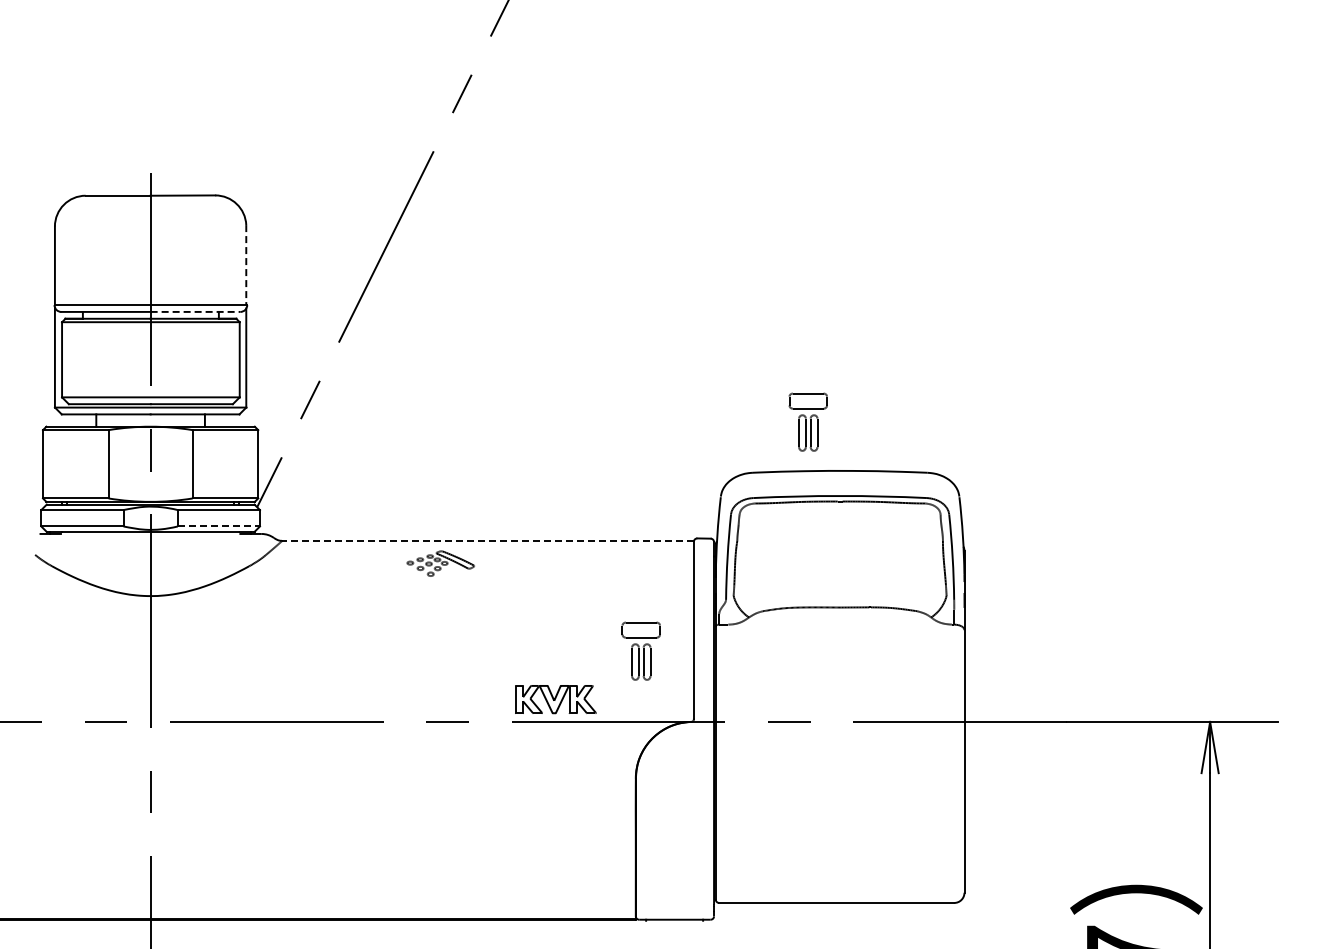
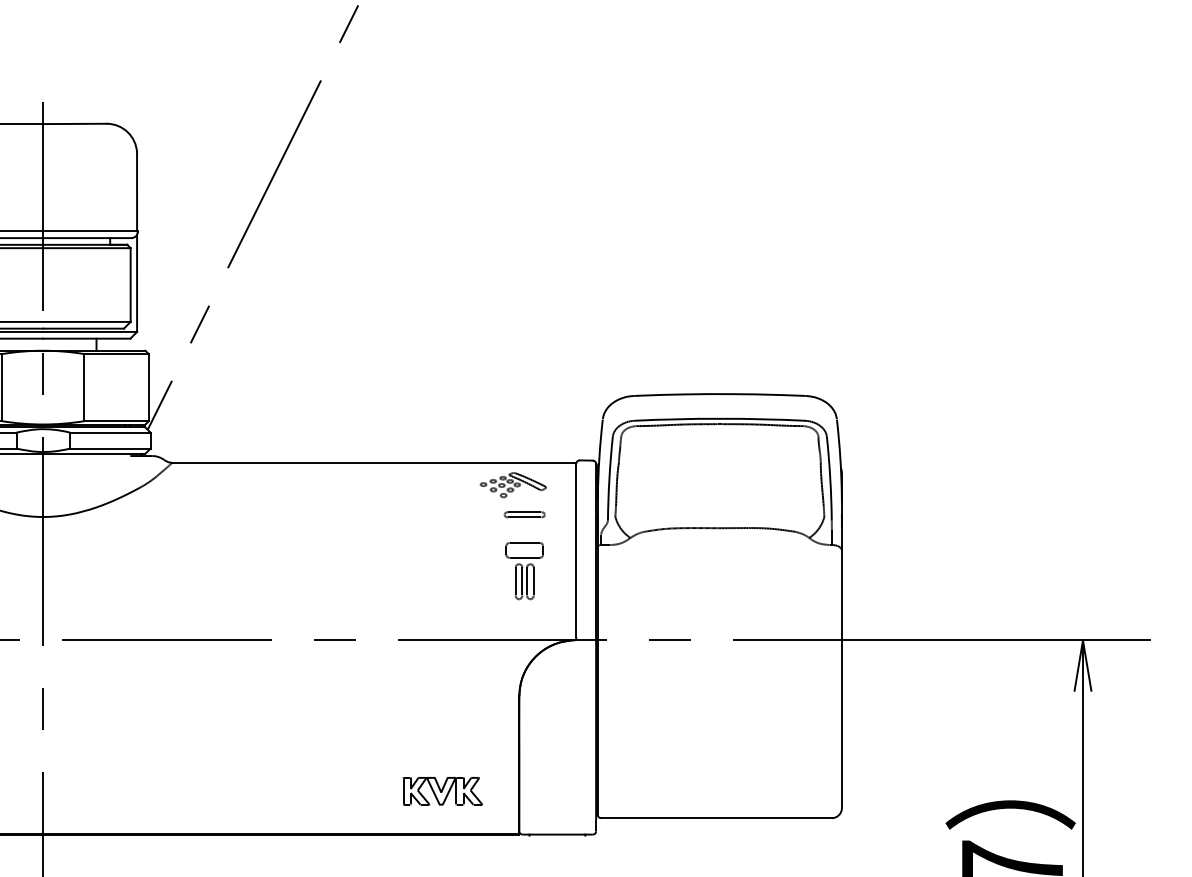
line: (246, 265) -> (137, 192), dashed -> solid
line: (195, 311) -> (87, 237), dashed -> solid
part: (807, 421) -> (687, 345), removed
line: (219, 526) -> (110, 448), dashed -> solid
line: (488, 540) -> (374, 462), dashed -> solid
part: (440, 563) -> (513, 484), moved
part: (641, 593) -> (524, 514), added
part: (555, 699) -> (442, 791), moved

